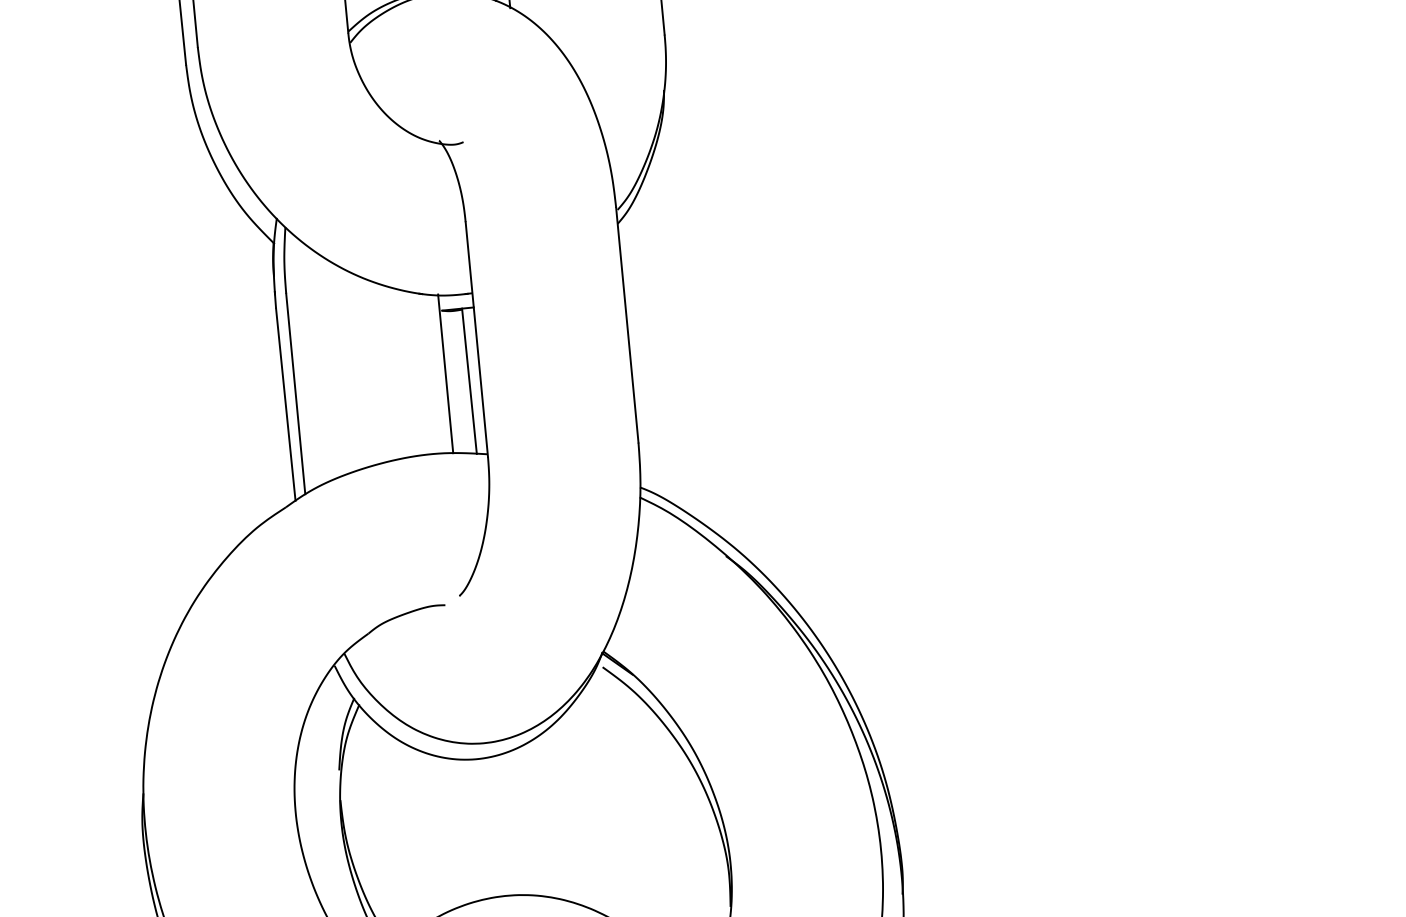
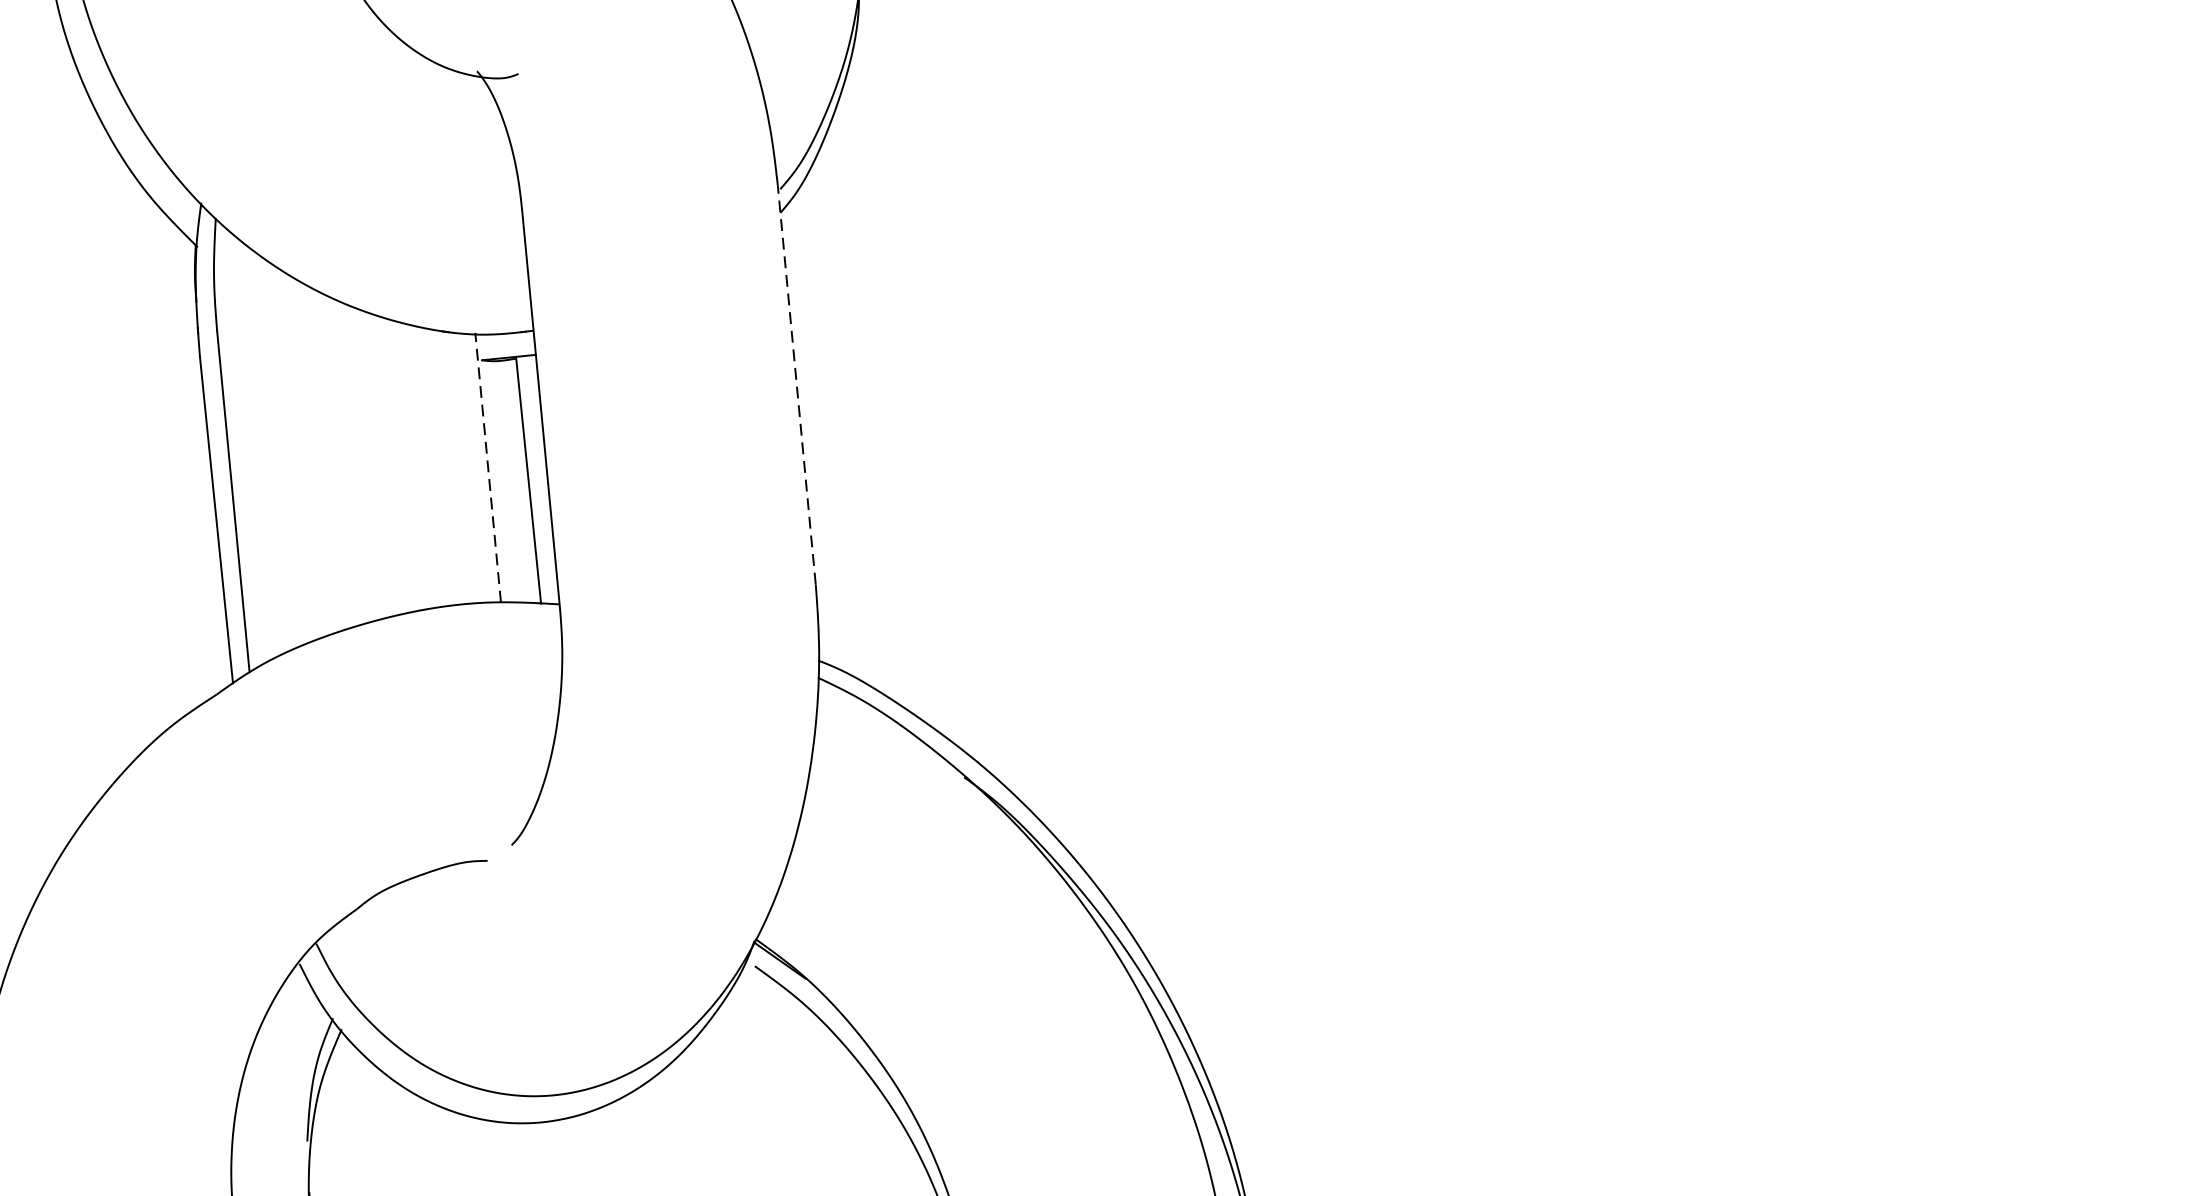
line: (627, 325) -> (797, 385), solid -> dashed
line: (445, 373) -> (487, 467), solid -> dashed

